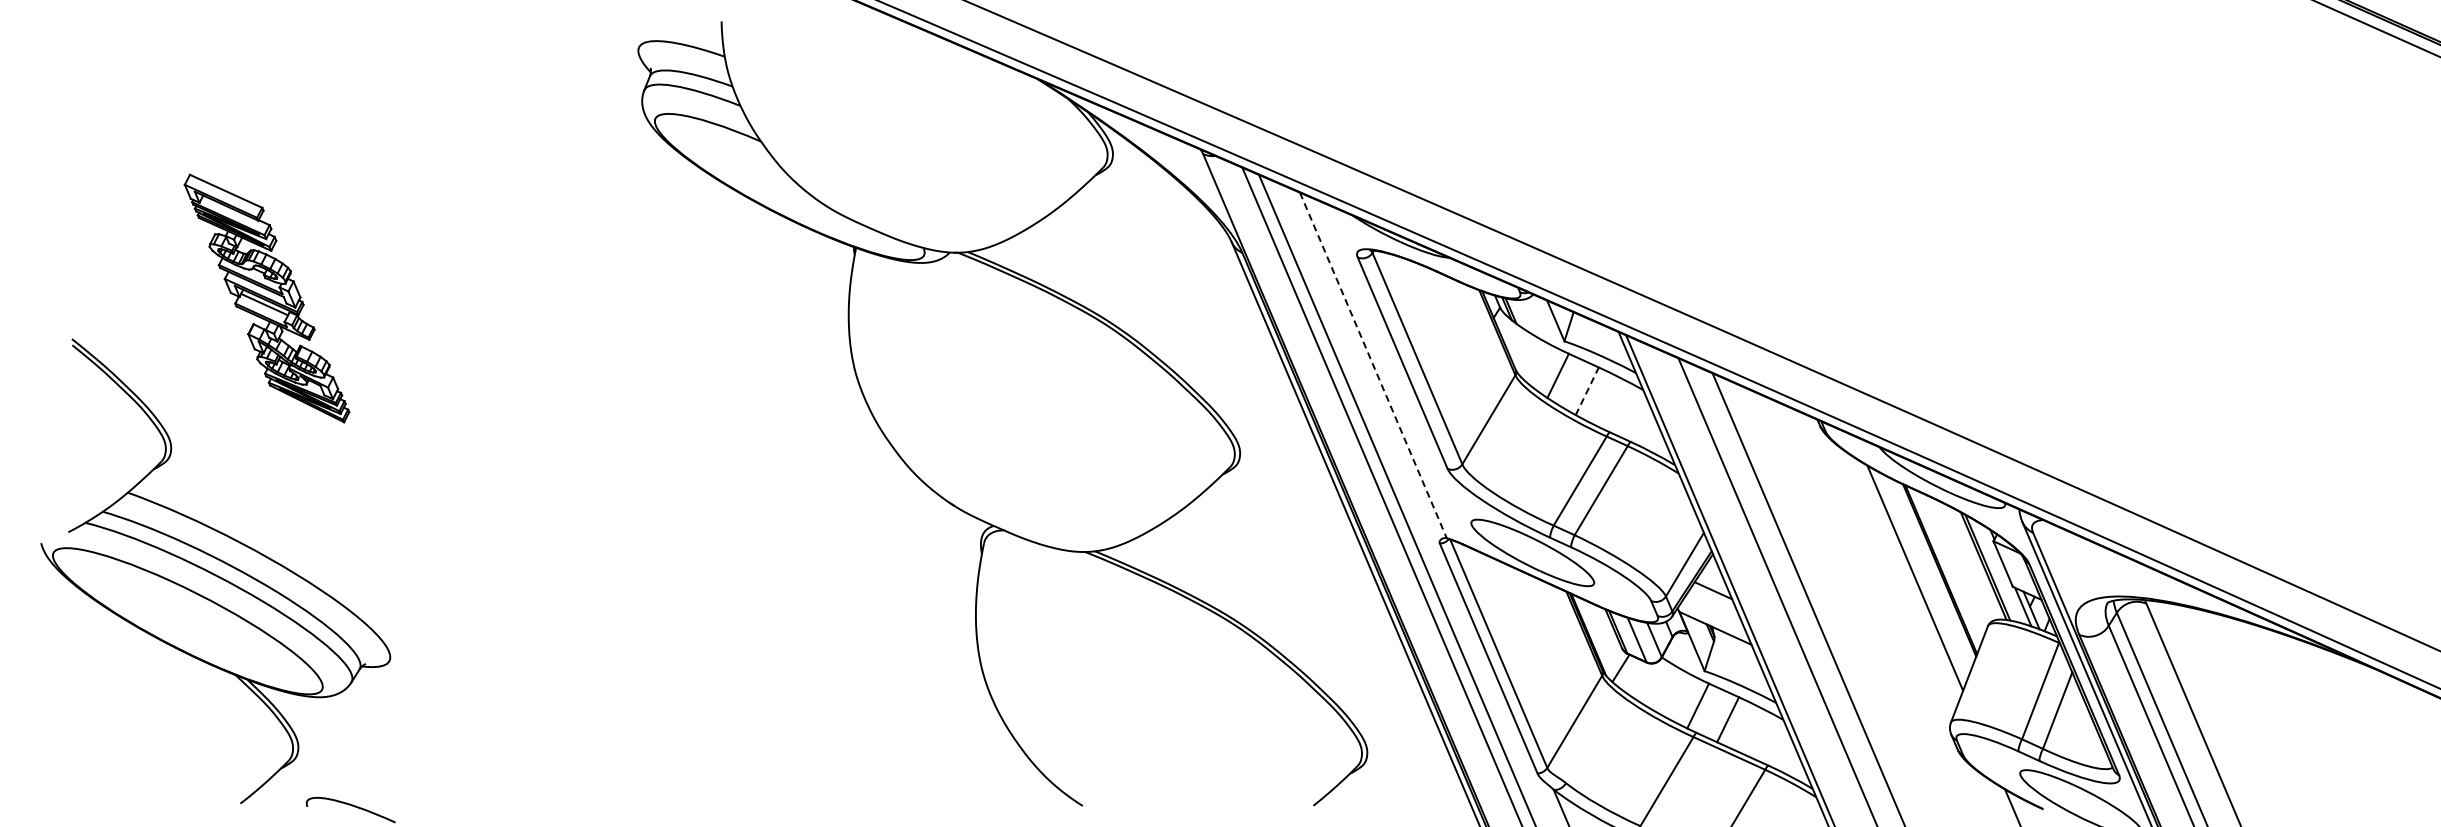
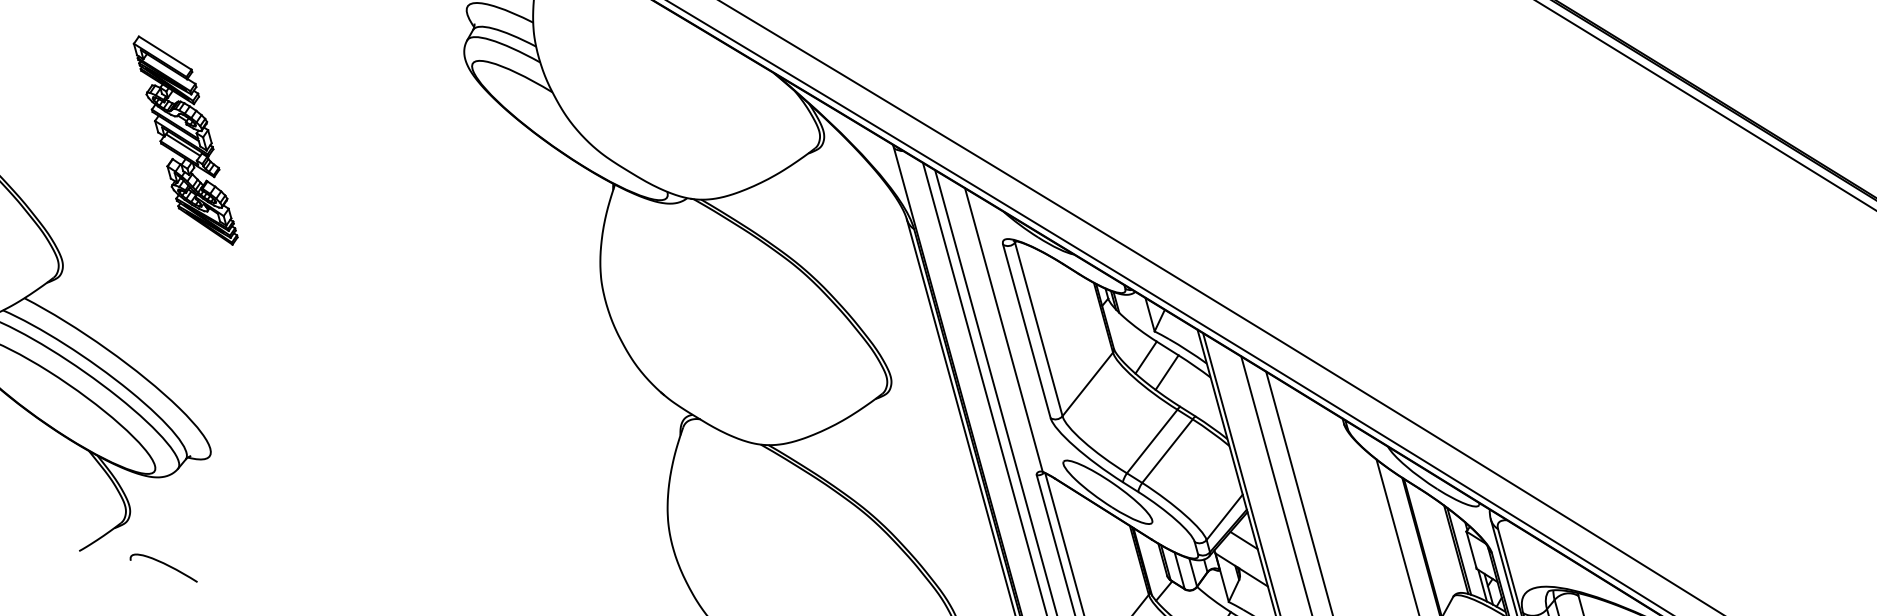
part: (266, 298) -> (185, 140), moved
line: (1373, 365) -> (1004, 330), dashed -> solid
line: (1587, 390) -> (1167, 372), dashed -> solid

